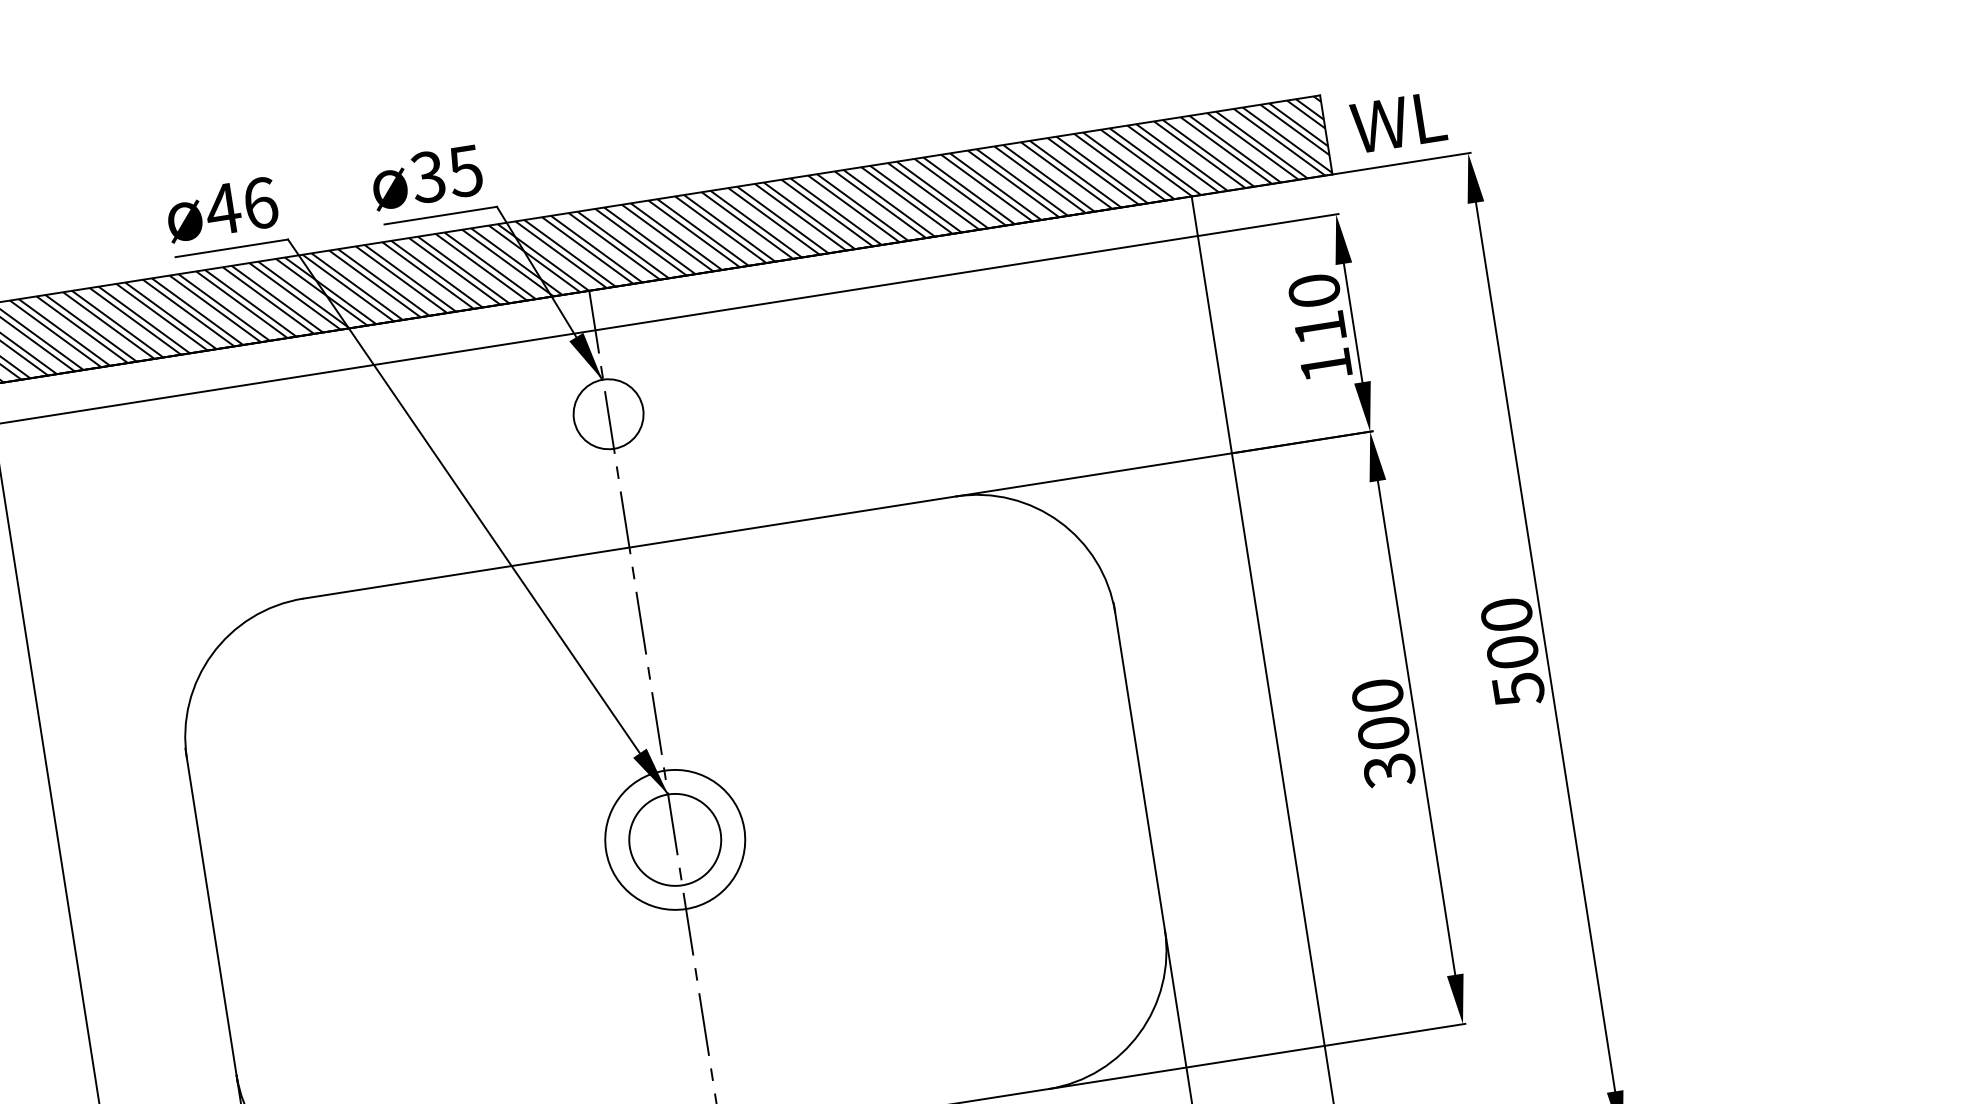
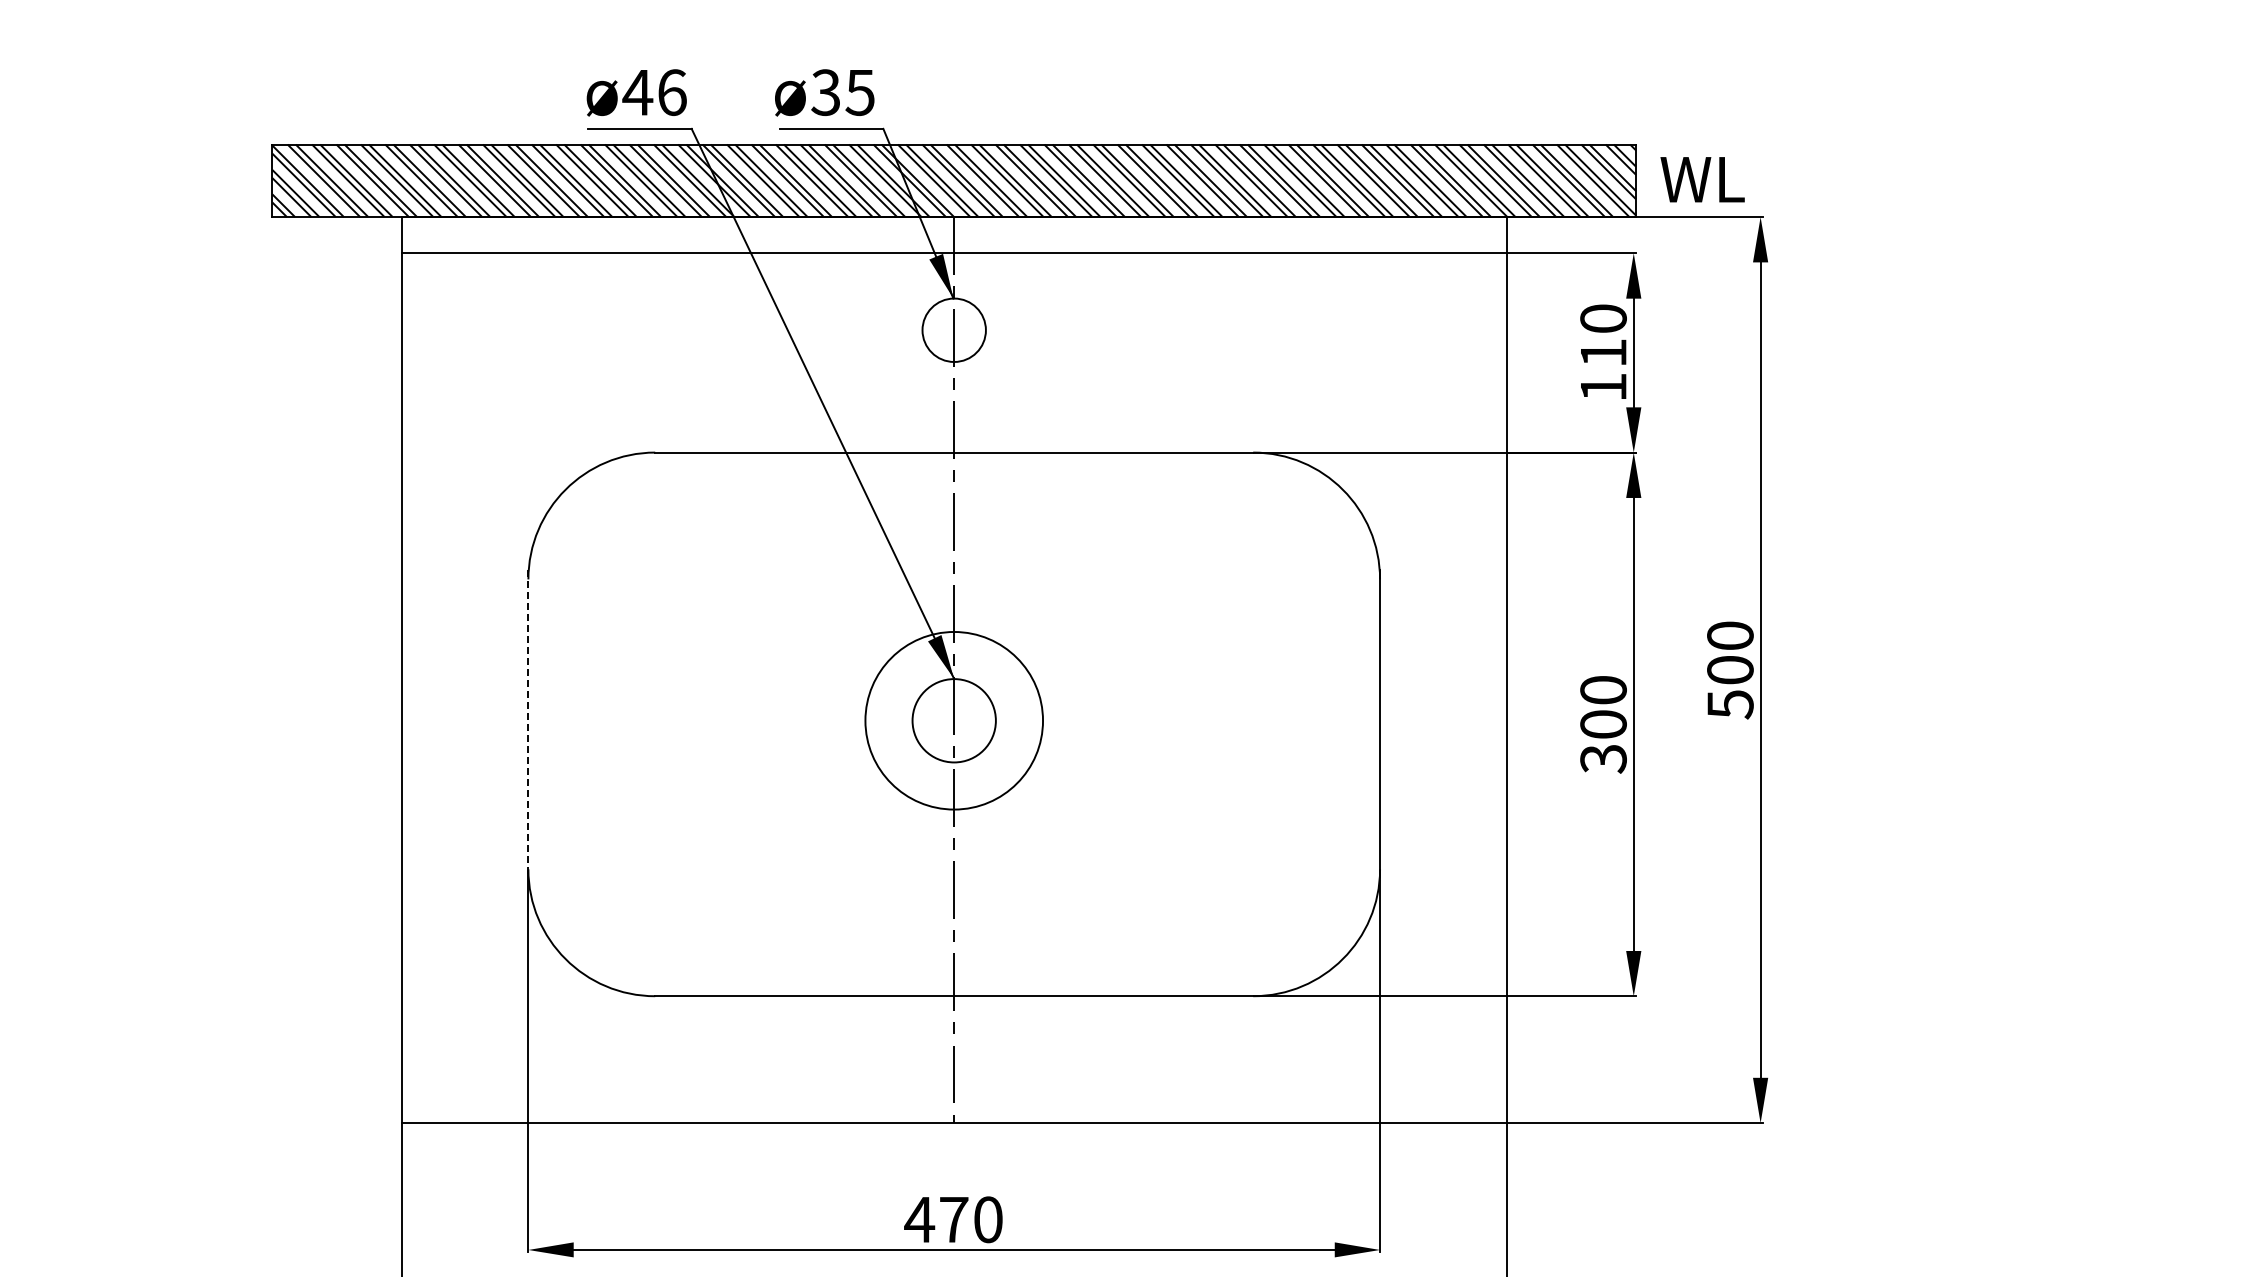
circle: (674, 839) -> (953, 720), size x1.4
line: (211, 916) -> (528, 724), solid -> dashed

